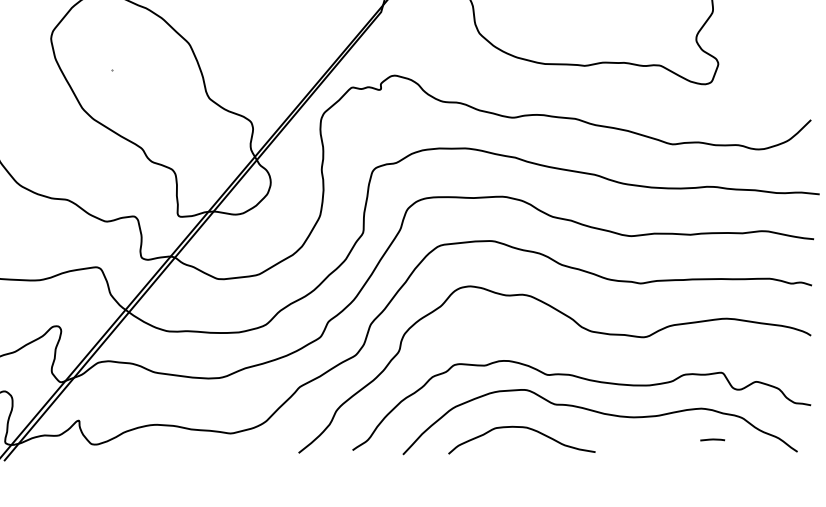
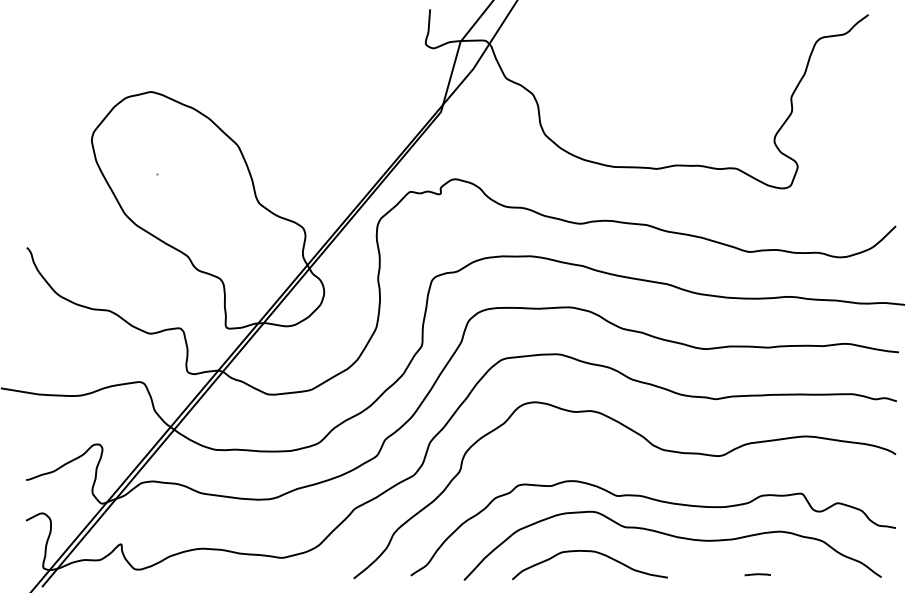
line: (712, 439) -> (757, 574), moved

